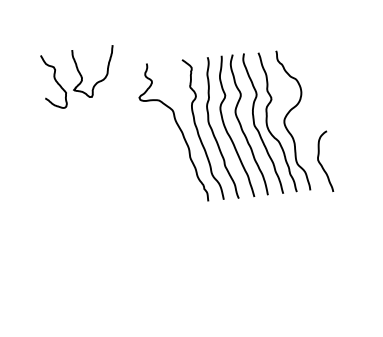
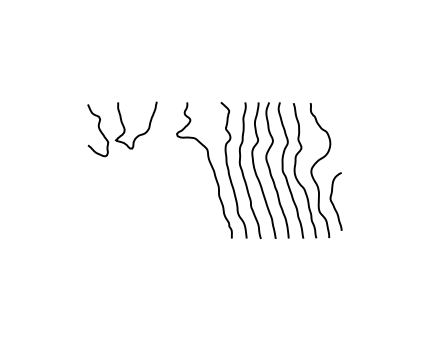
part: (79, 77) -> (122, 129), moved
curve: (321, 164) -> (333, 203), moved

